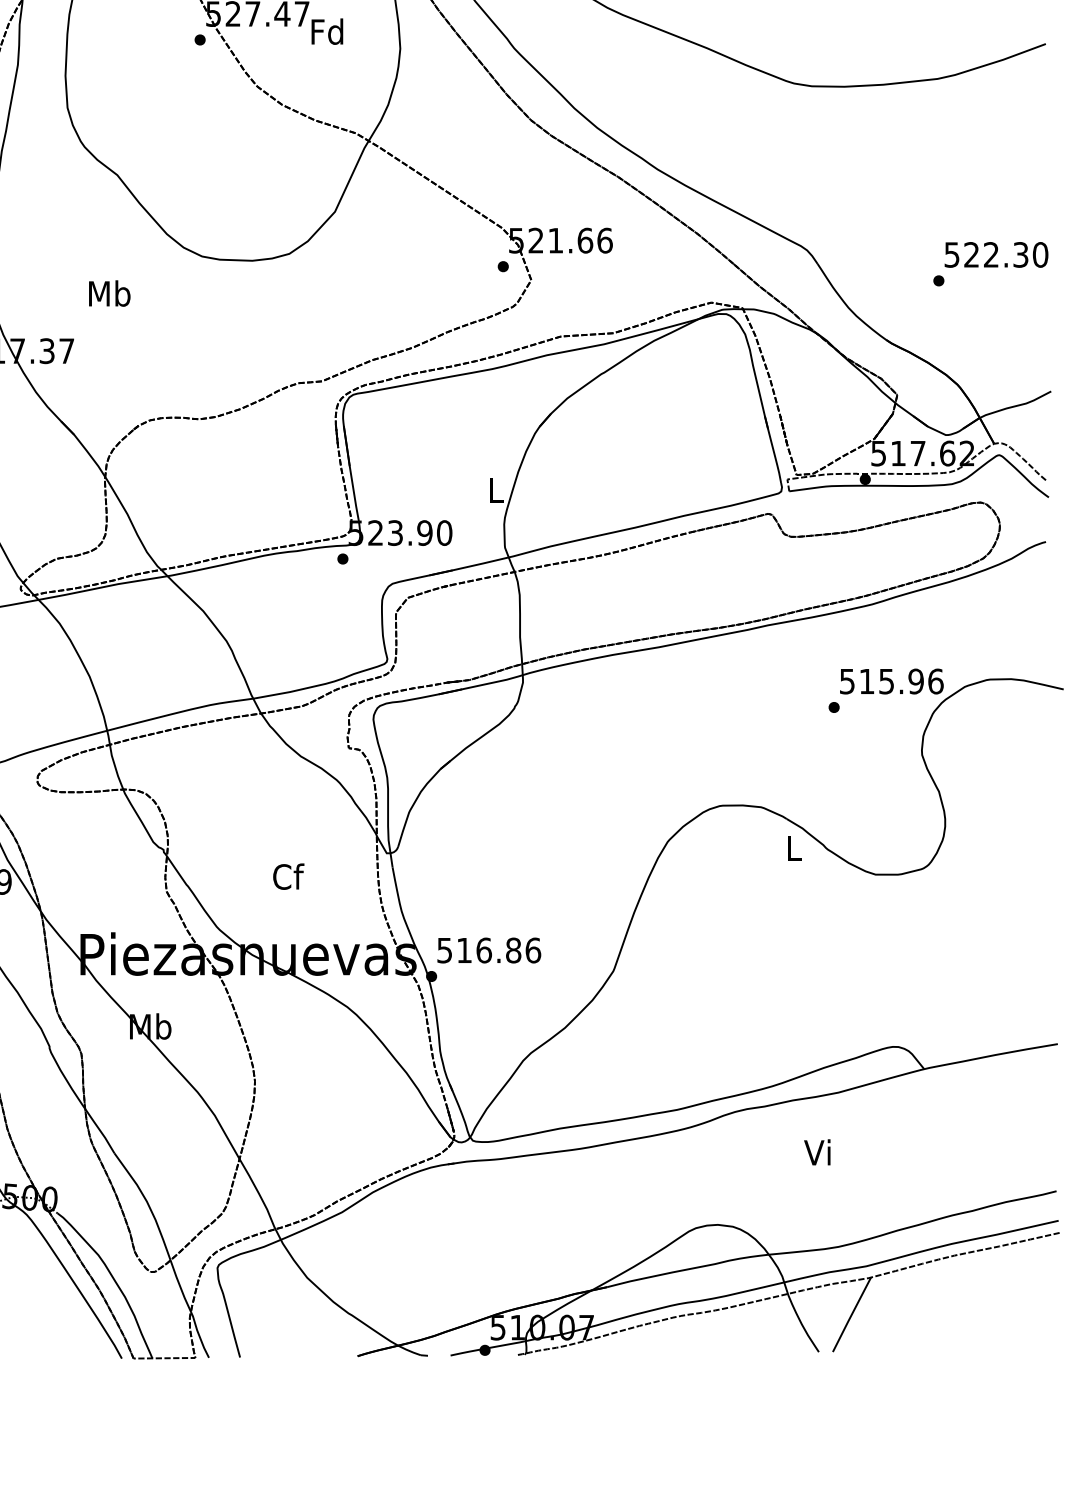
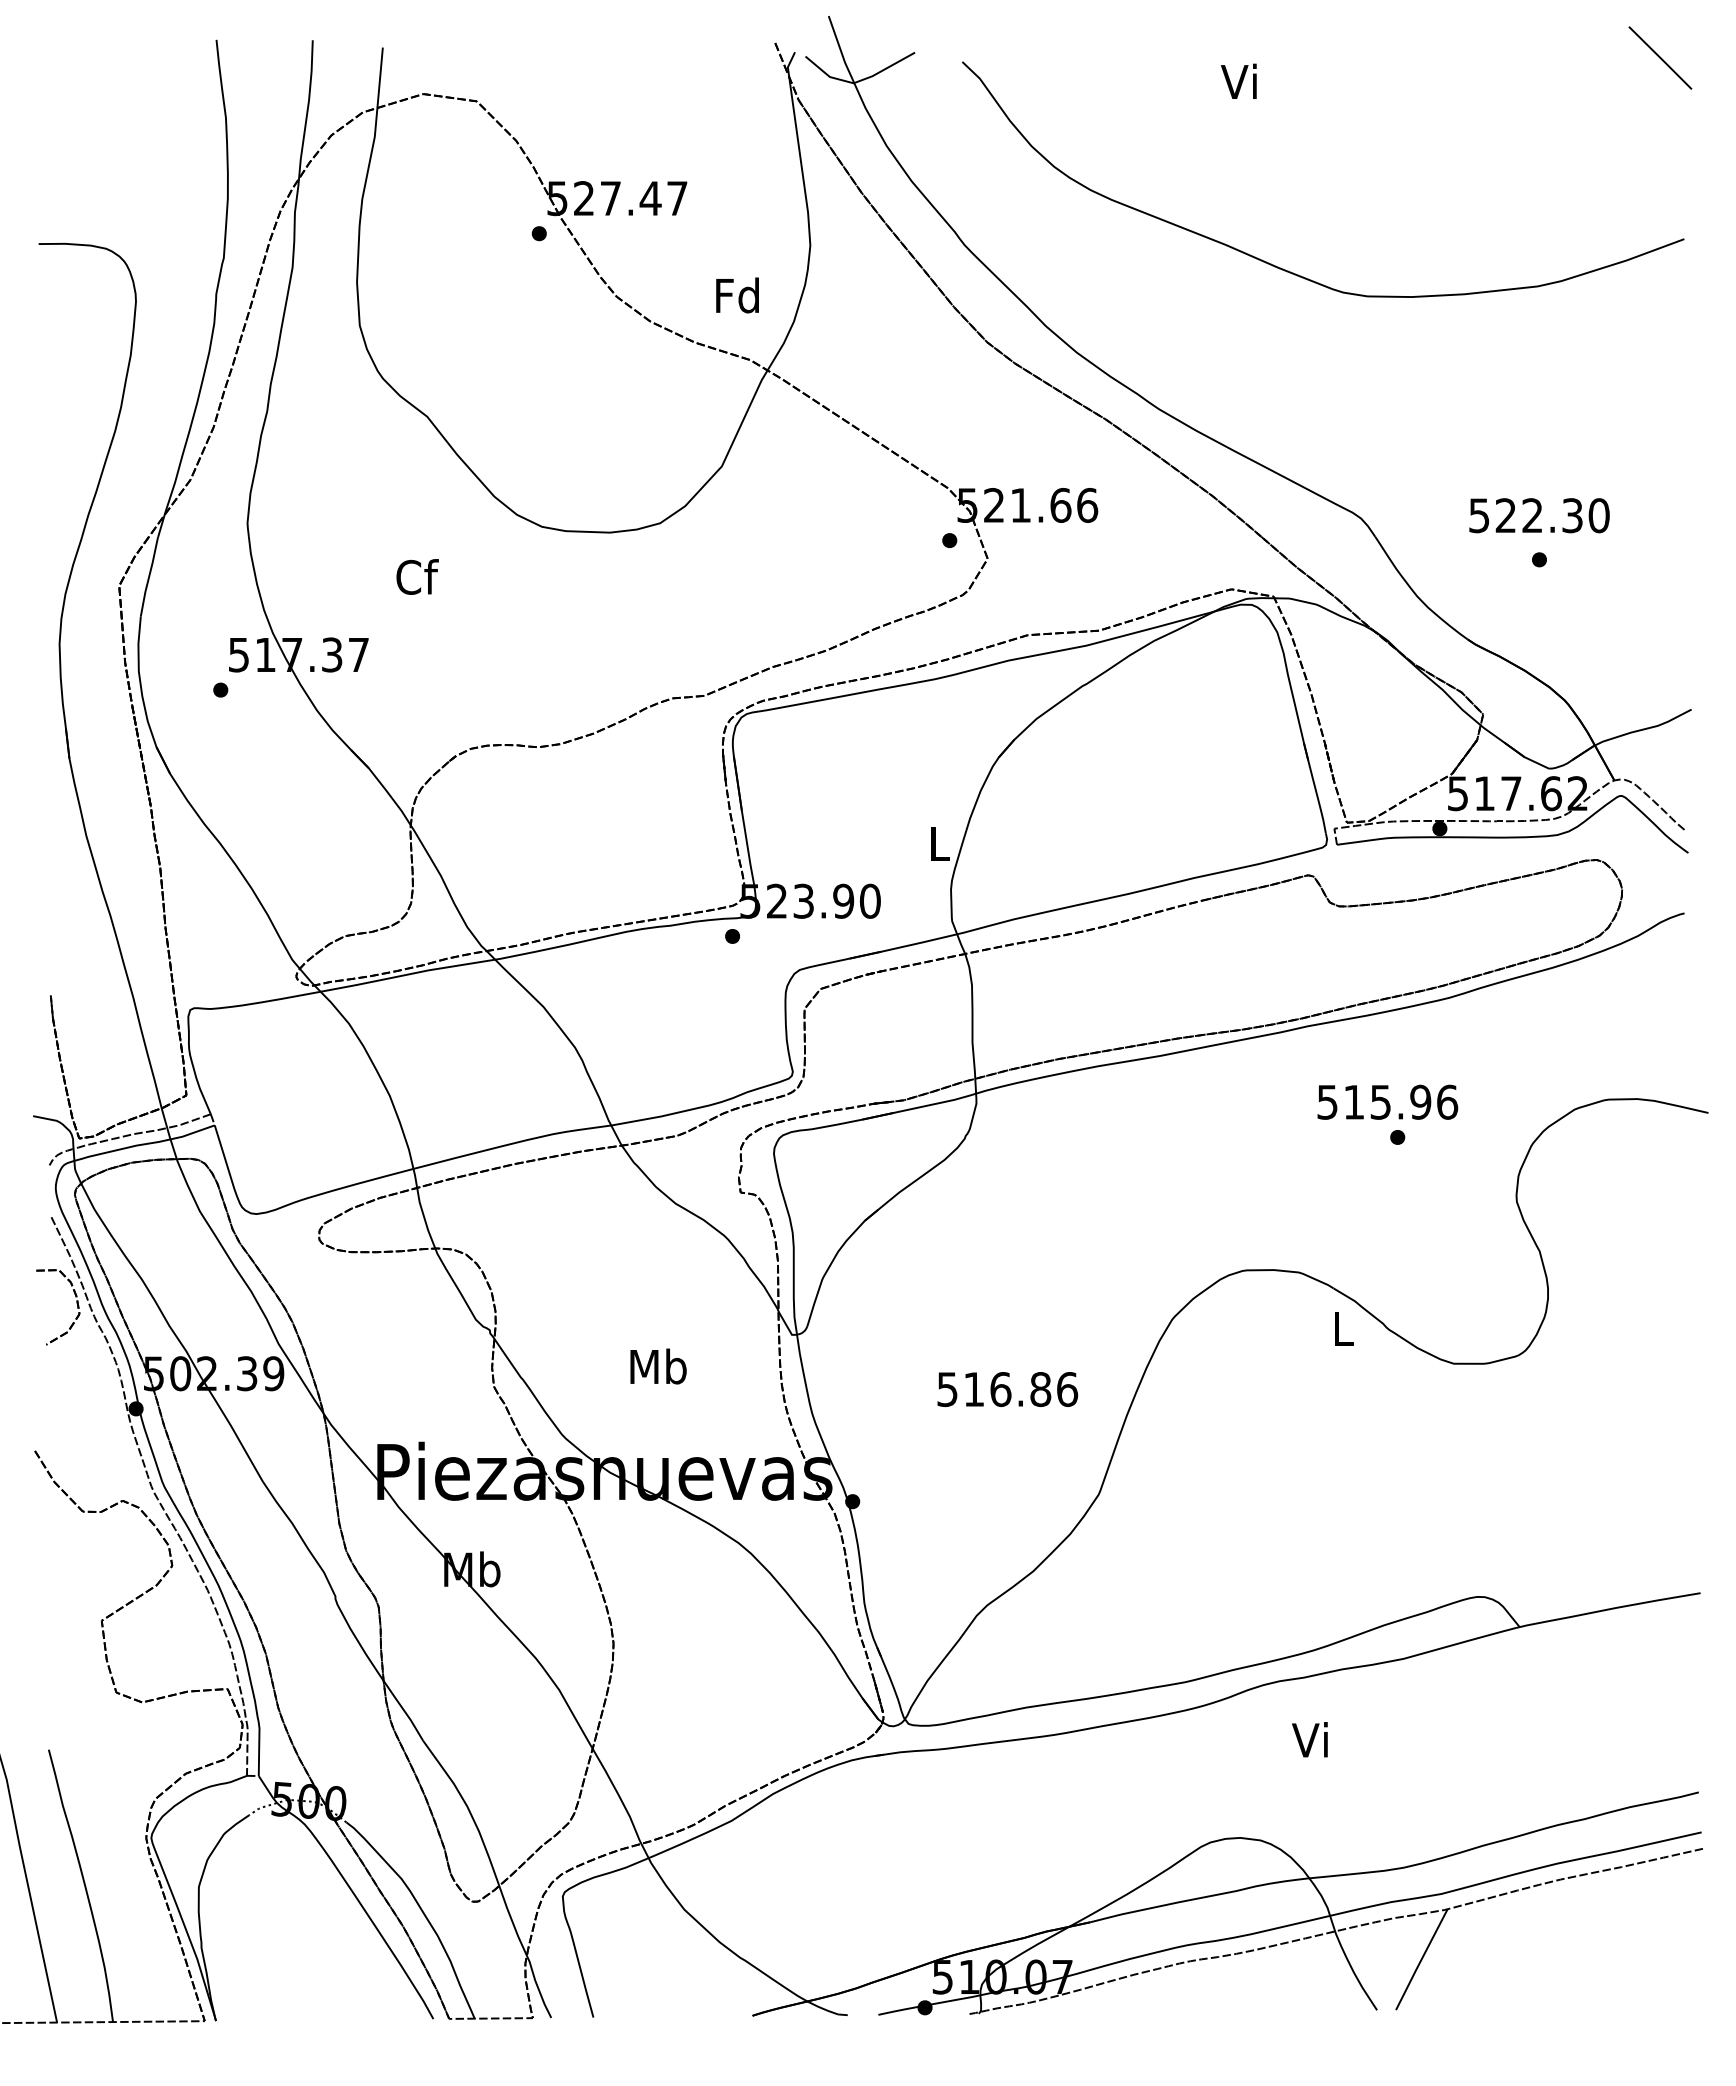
text: (327, 31) -> (737, 295), moved
text: (996, 254) -> (1539, 515), moved
text: (109, 293) -> (416, 576), Mb -> Cf
text: (891, 680) -> (1387, 1101), moved
text: (288, 876) -> (658, 1366), Cf -> Mb
text: (489, 950) -> (1007, 1389), moved
text: (817, 1152) -> (1309, 1739), moved

